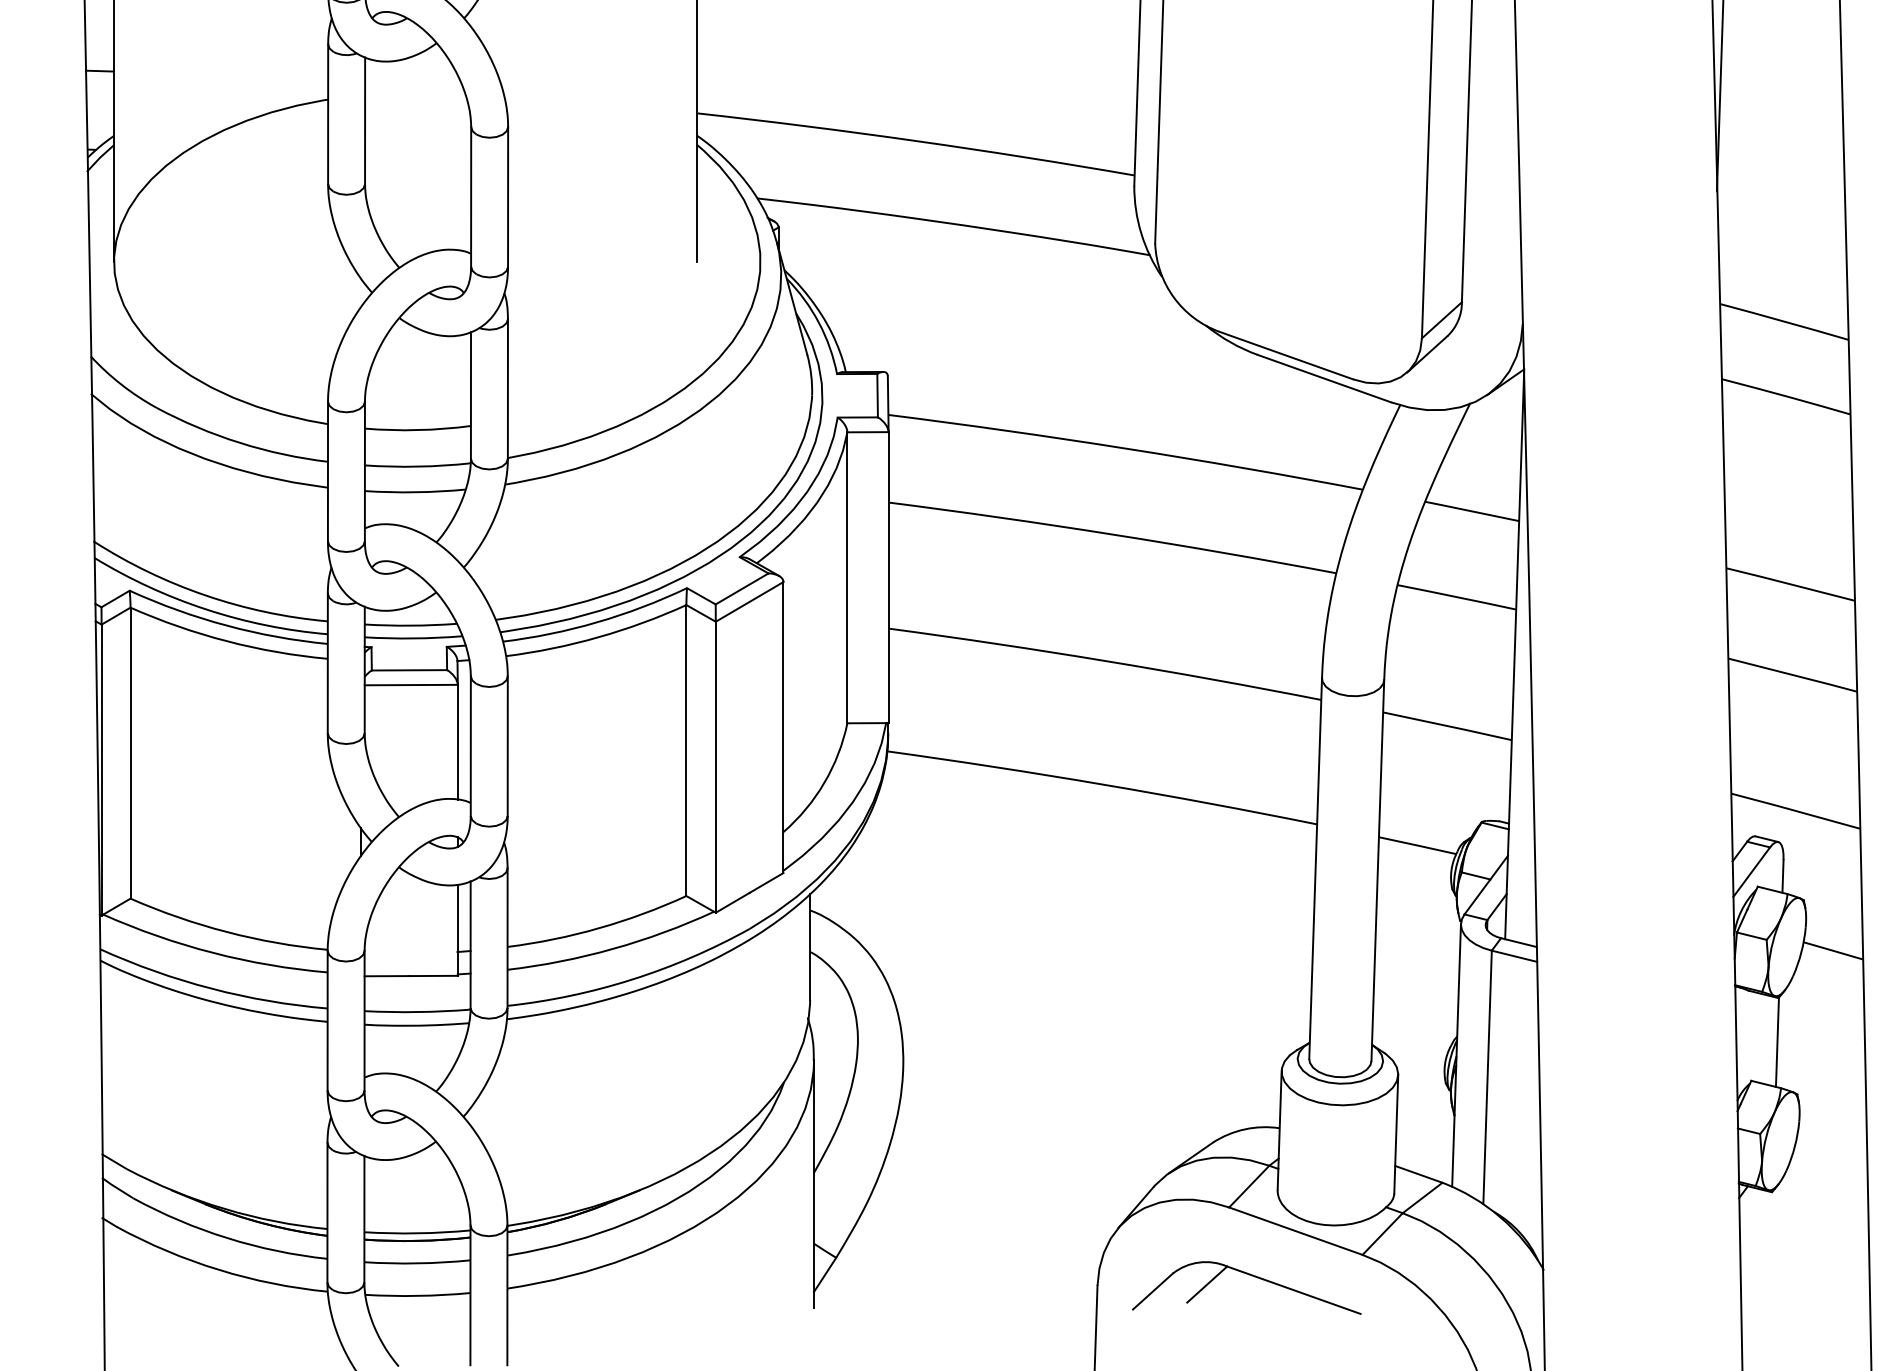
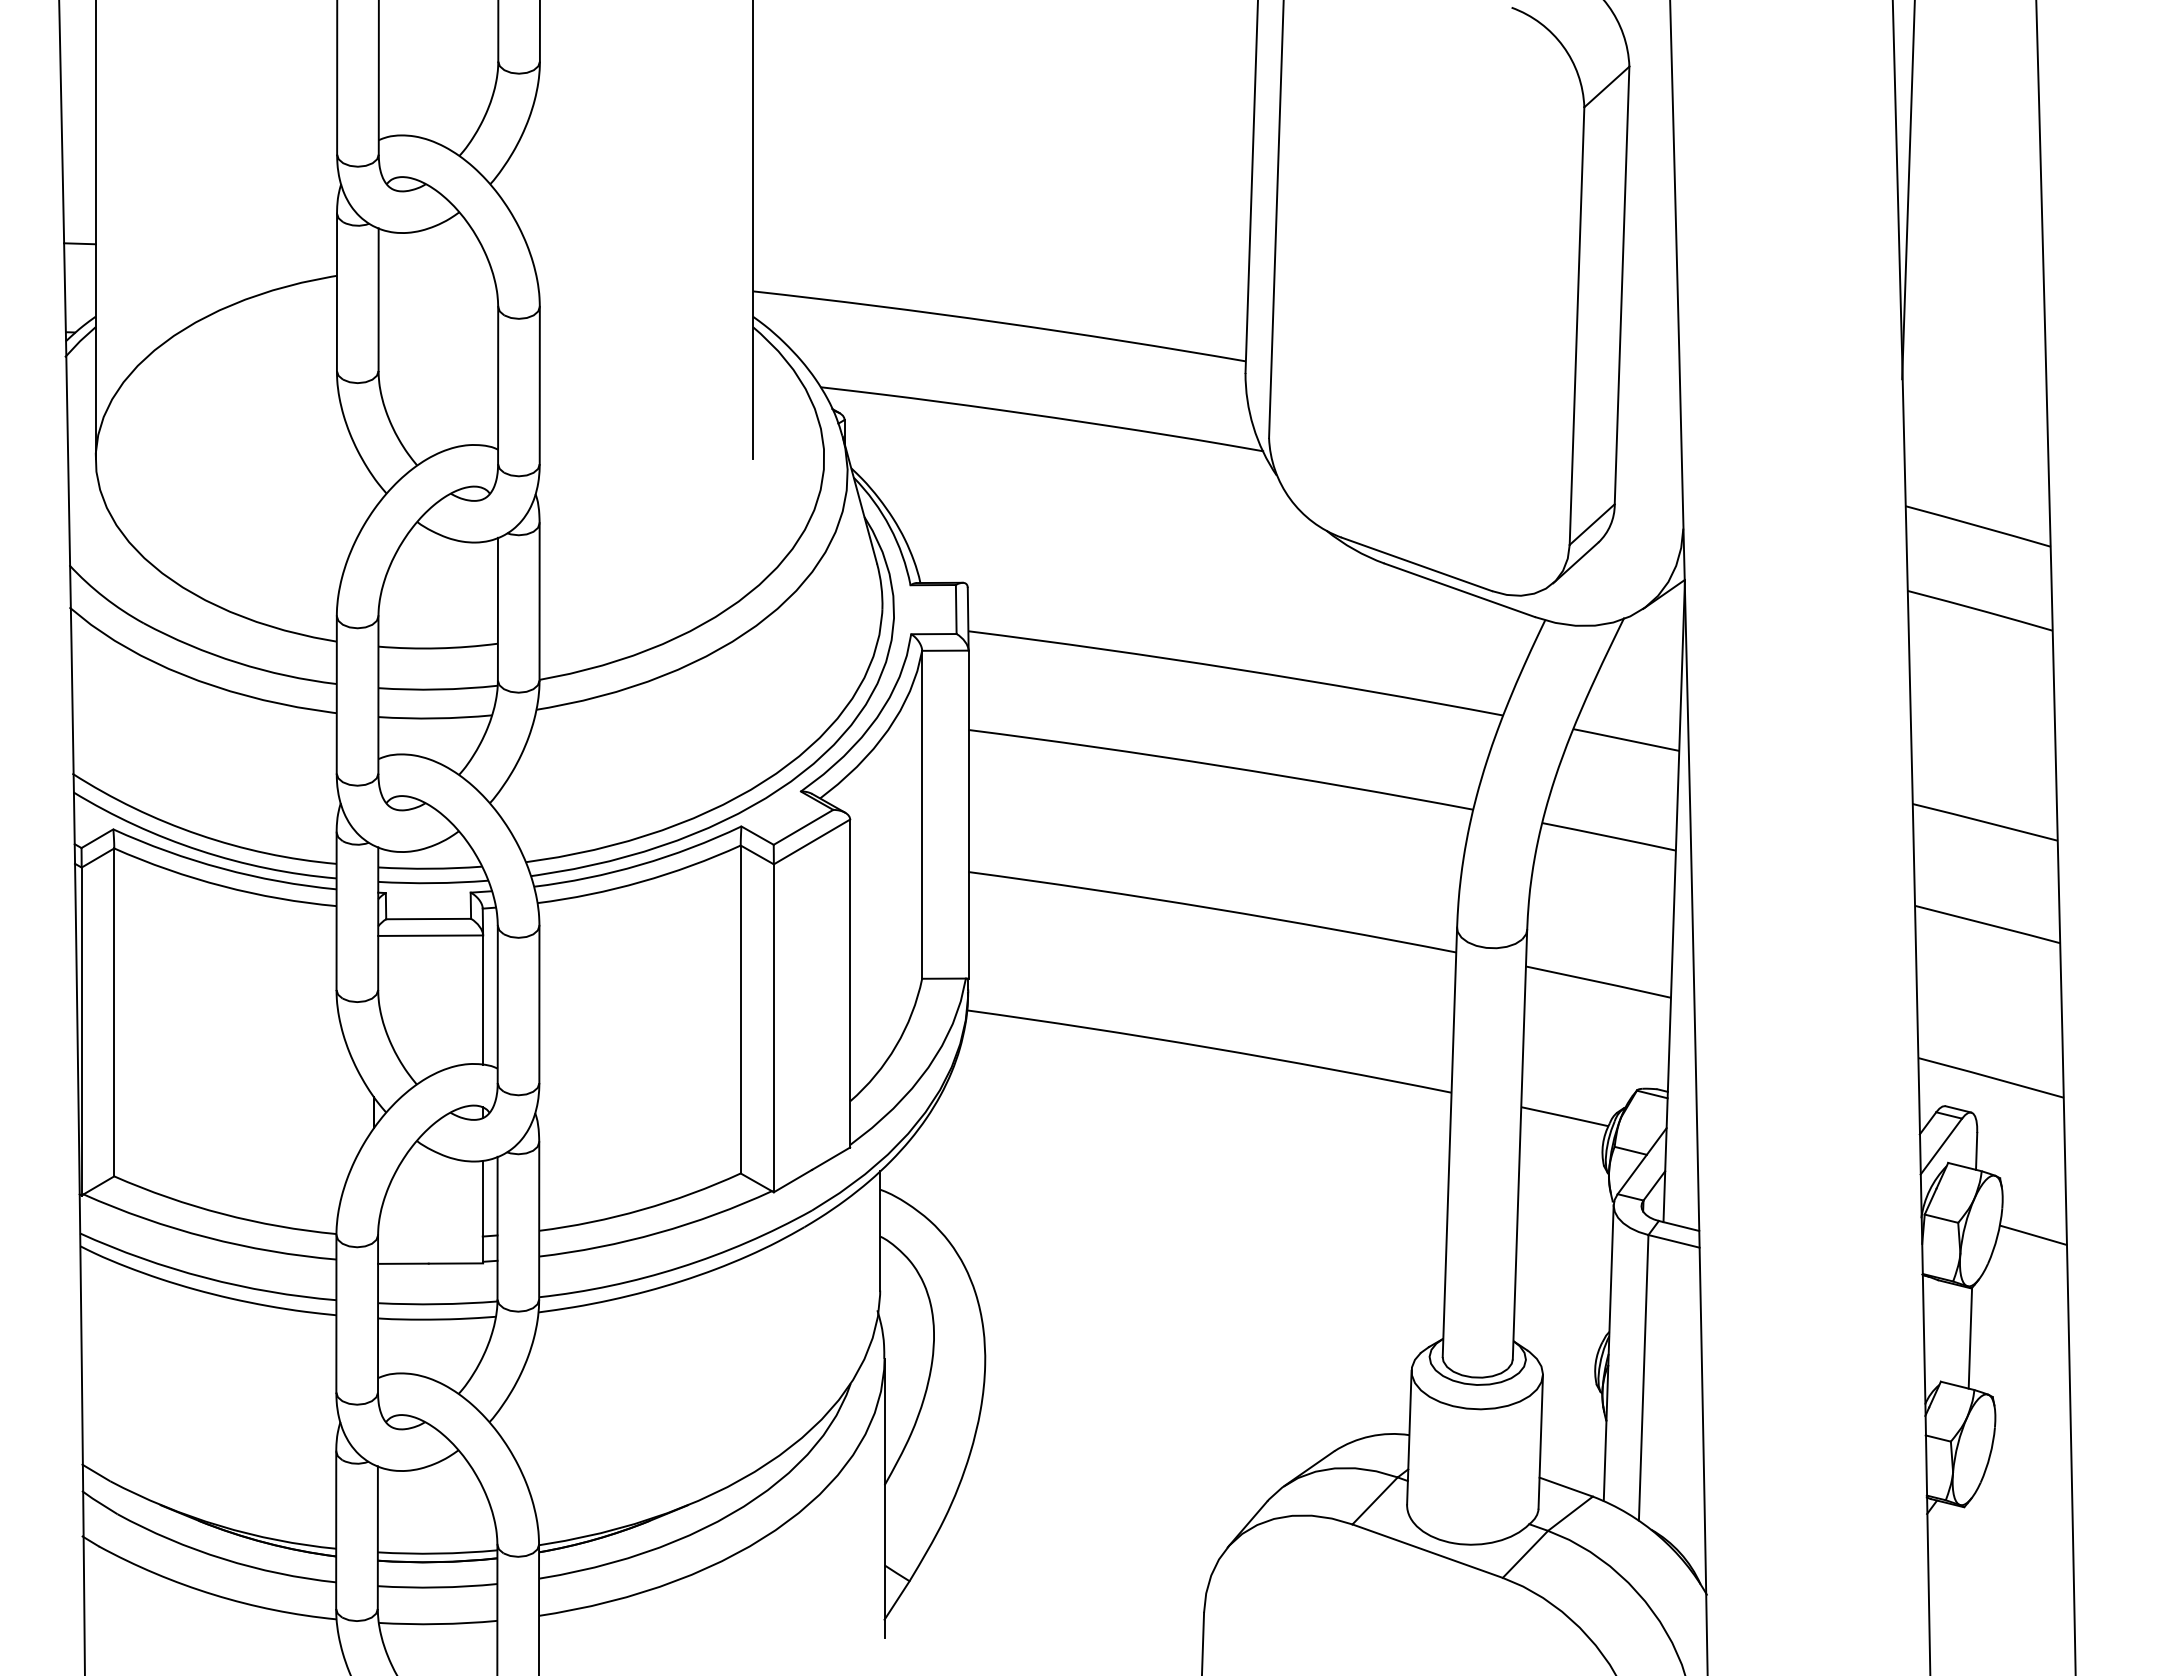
part: (1250, 1275) -> (1376, 1601), removed

